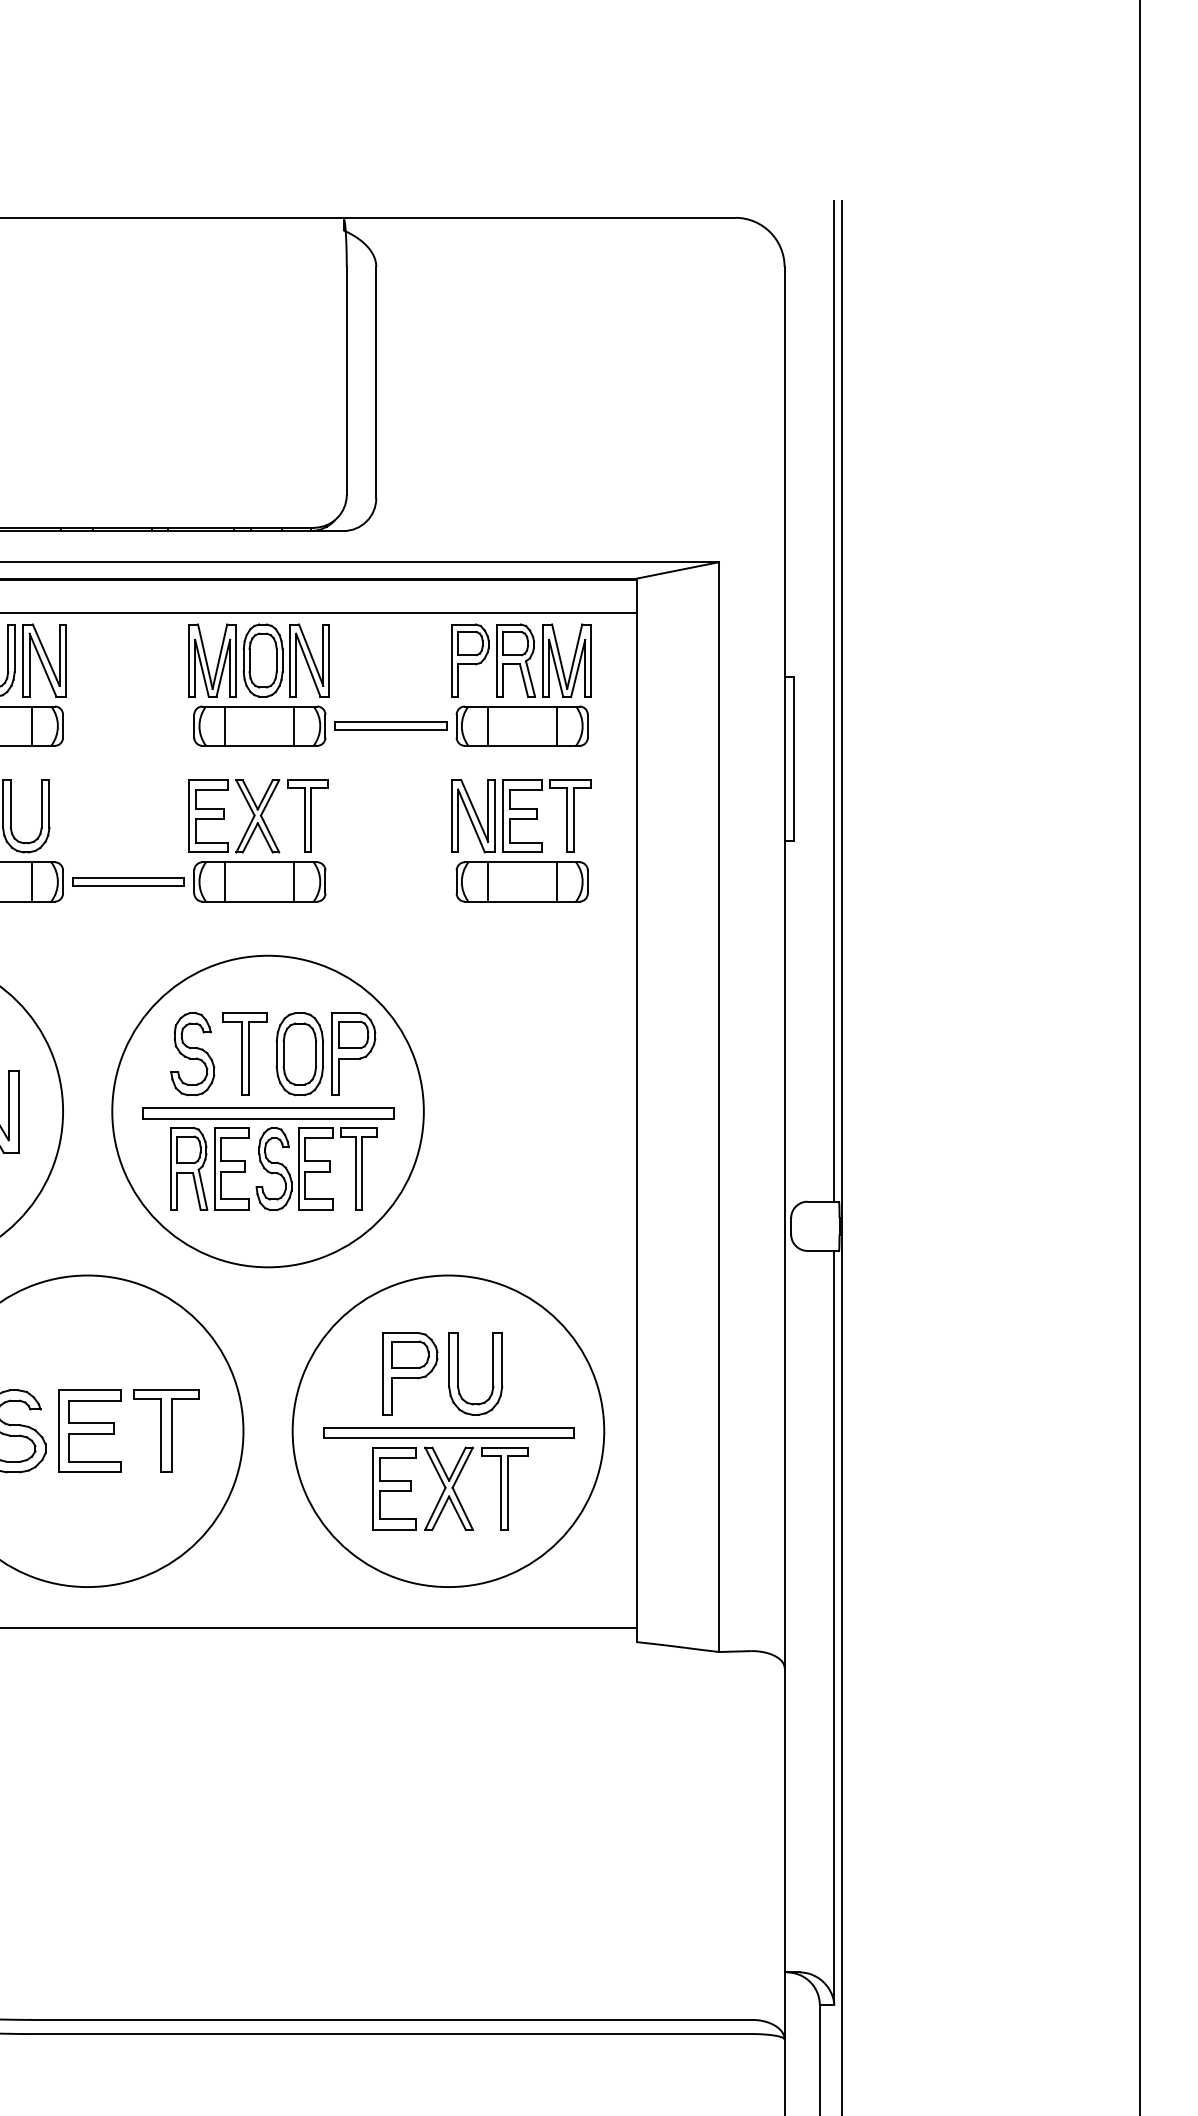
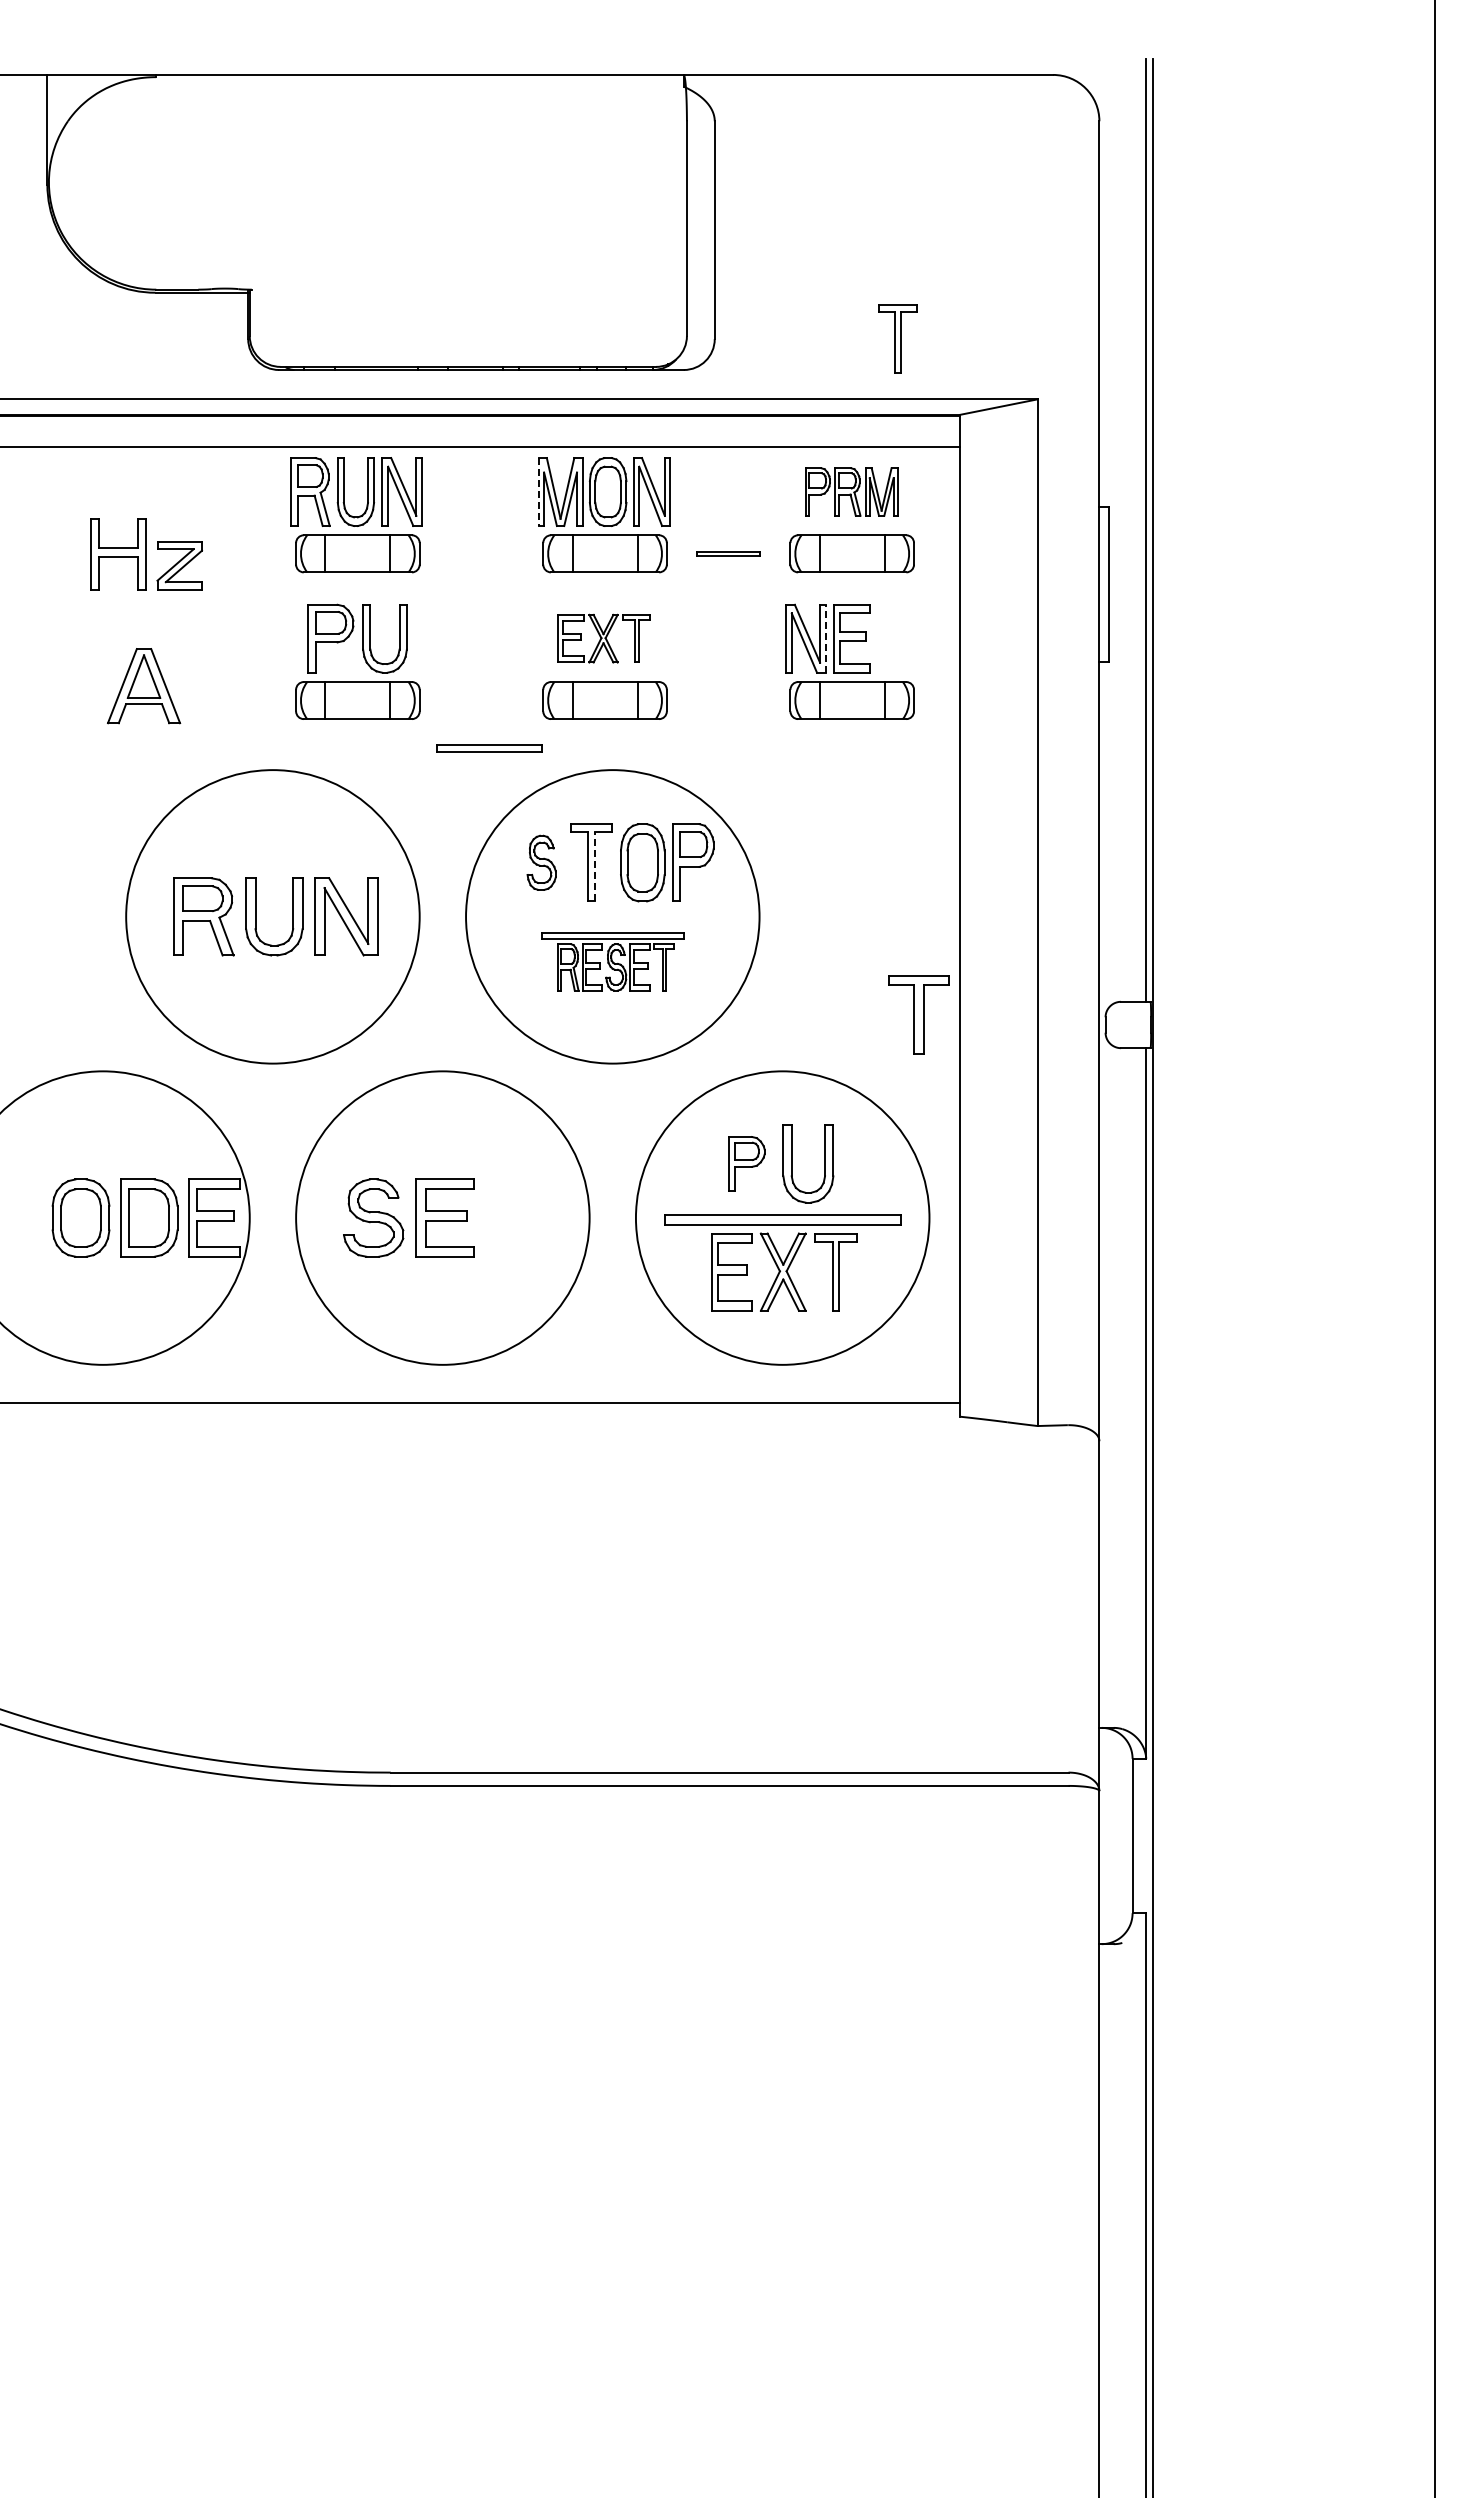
part: (521, 660) -> (851, 491), size x0.7
line: (189, 661) -> (538, 492), solid -> dashed
part: (390, 725) -> (728, 553), size x0.6
part: (259, 816) -> (604, 638), size x0.7
line: (494, 816) -> (826, 638), solid -> dashed
part: (570, 816) -> (897, 338), moved
part: (128, 881) -> (489, 748), moved
part: (192, 1053) -> (541, 862), size x0.7
line: (248, 1058) -> (594, 866), solid -> dashed
part: (267, 1158) -> (612, 961), size x0.6
part: (410, 1373) -> (746, 1163), size x0.7
part: (165, 1430) -> (918, 1014), moved

